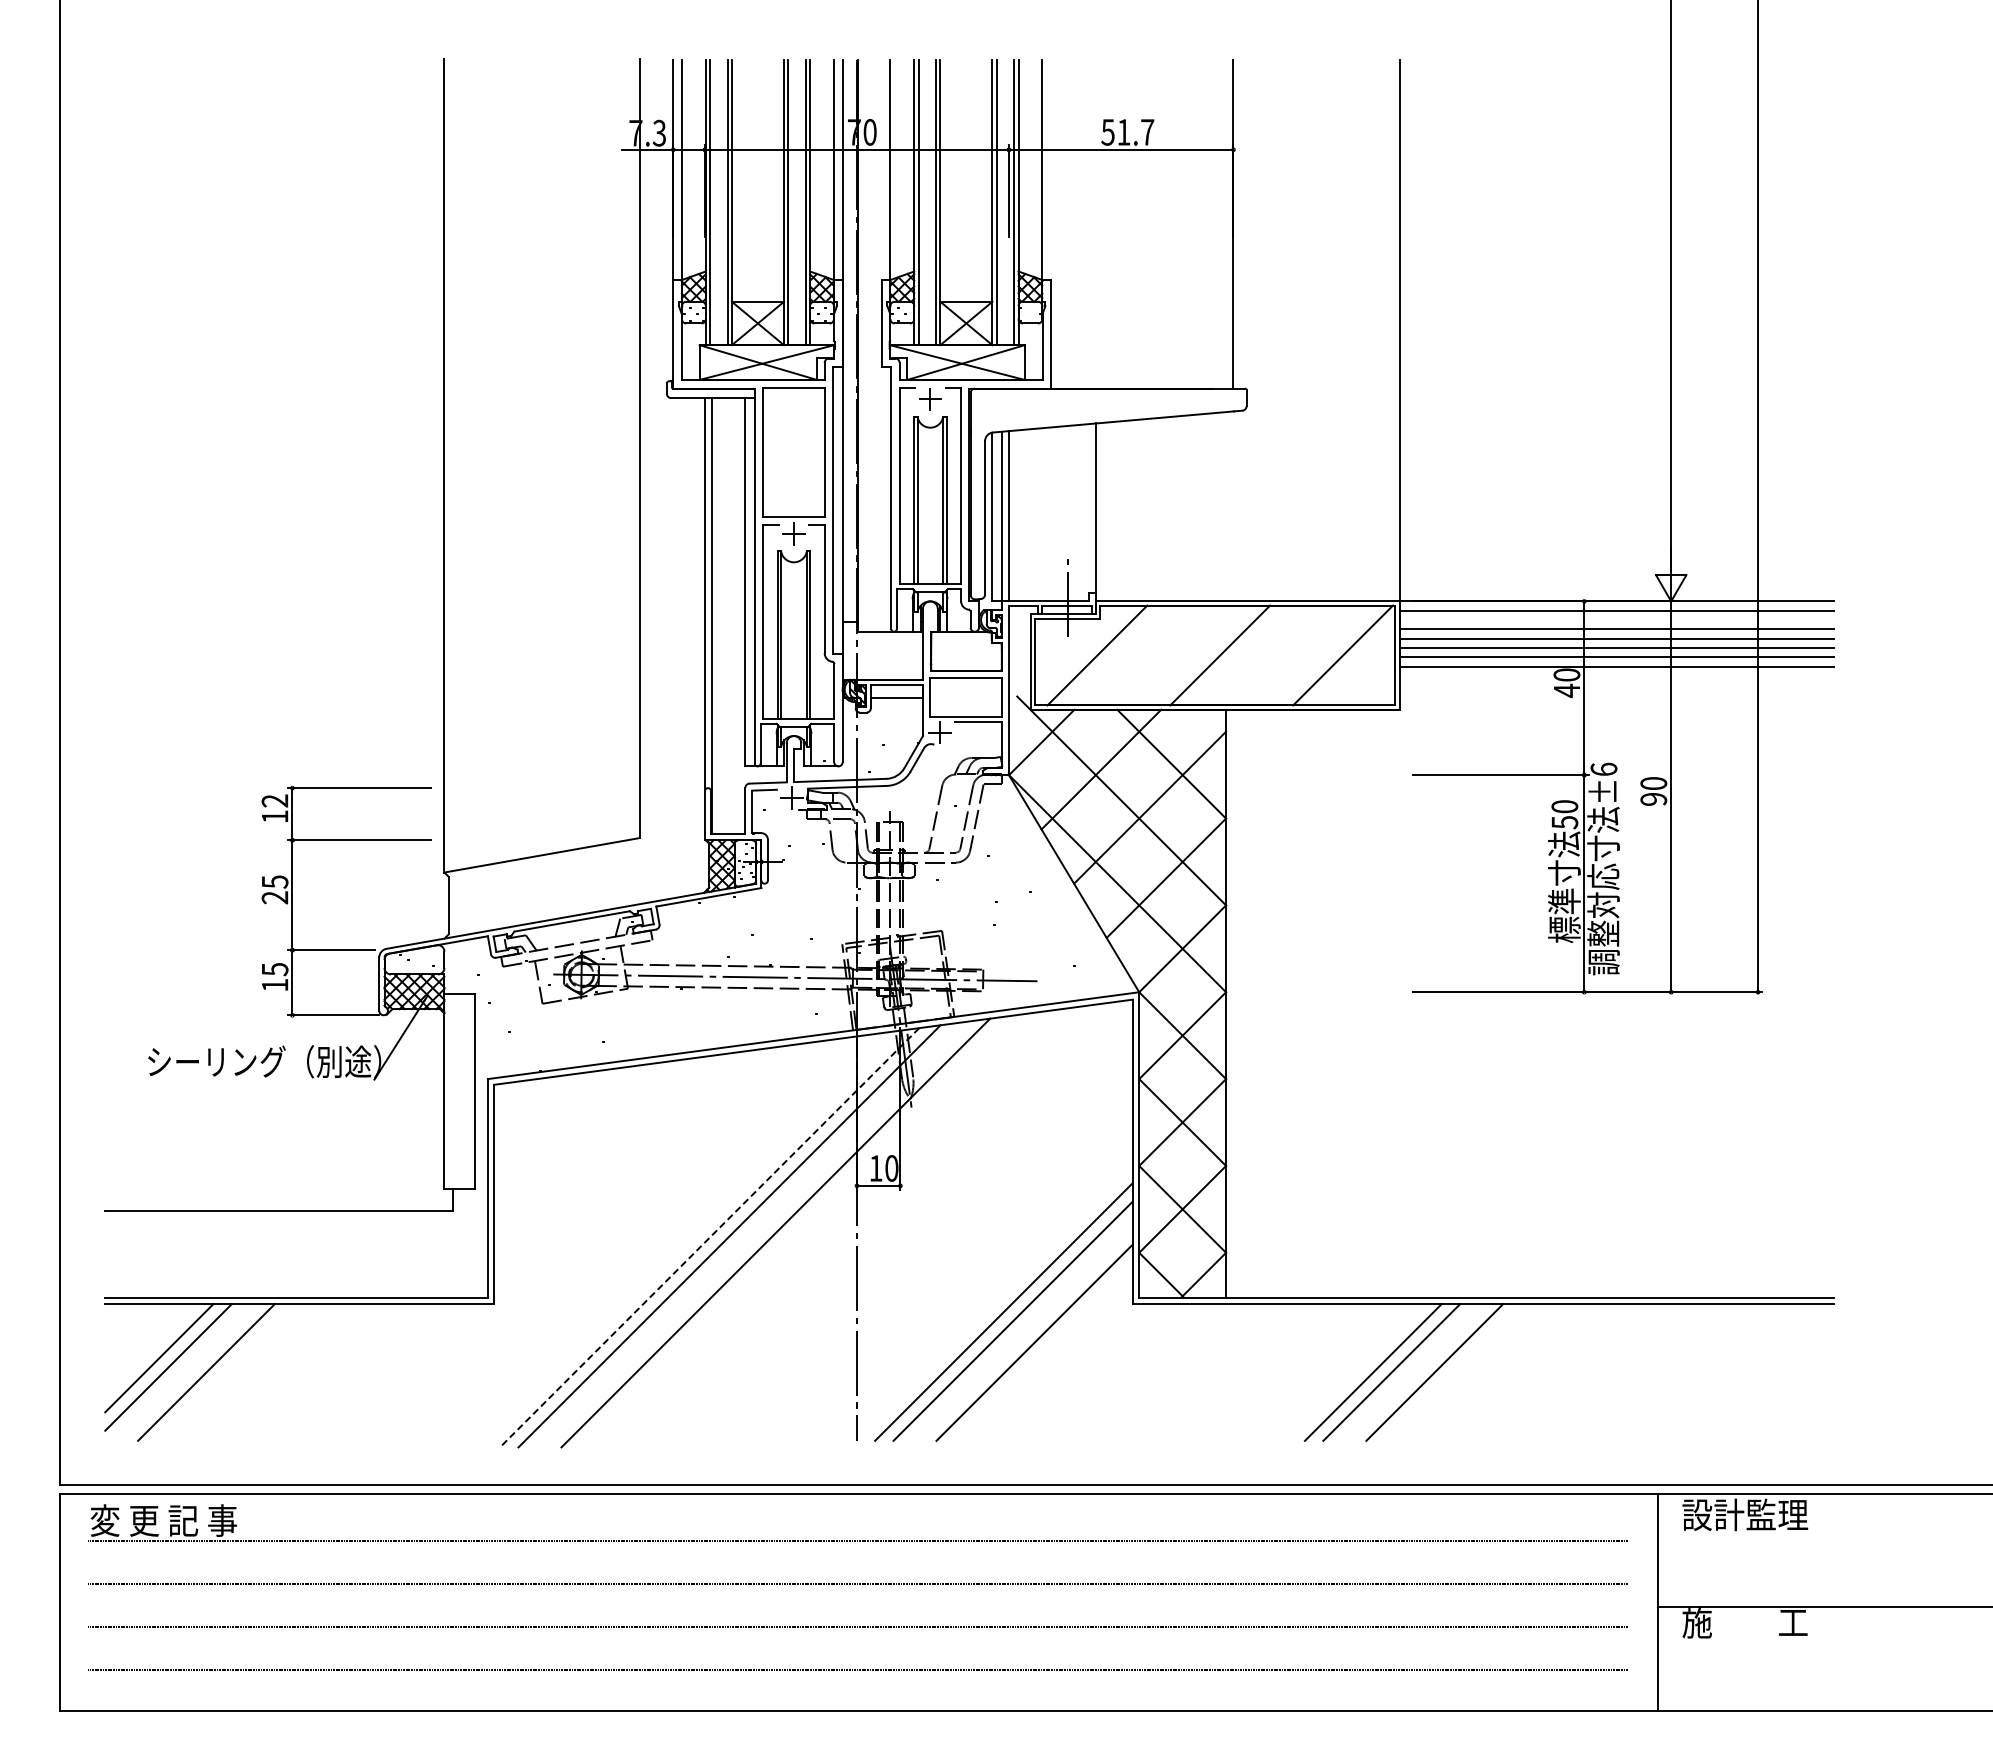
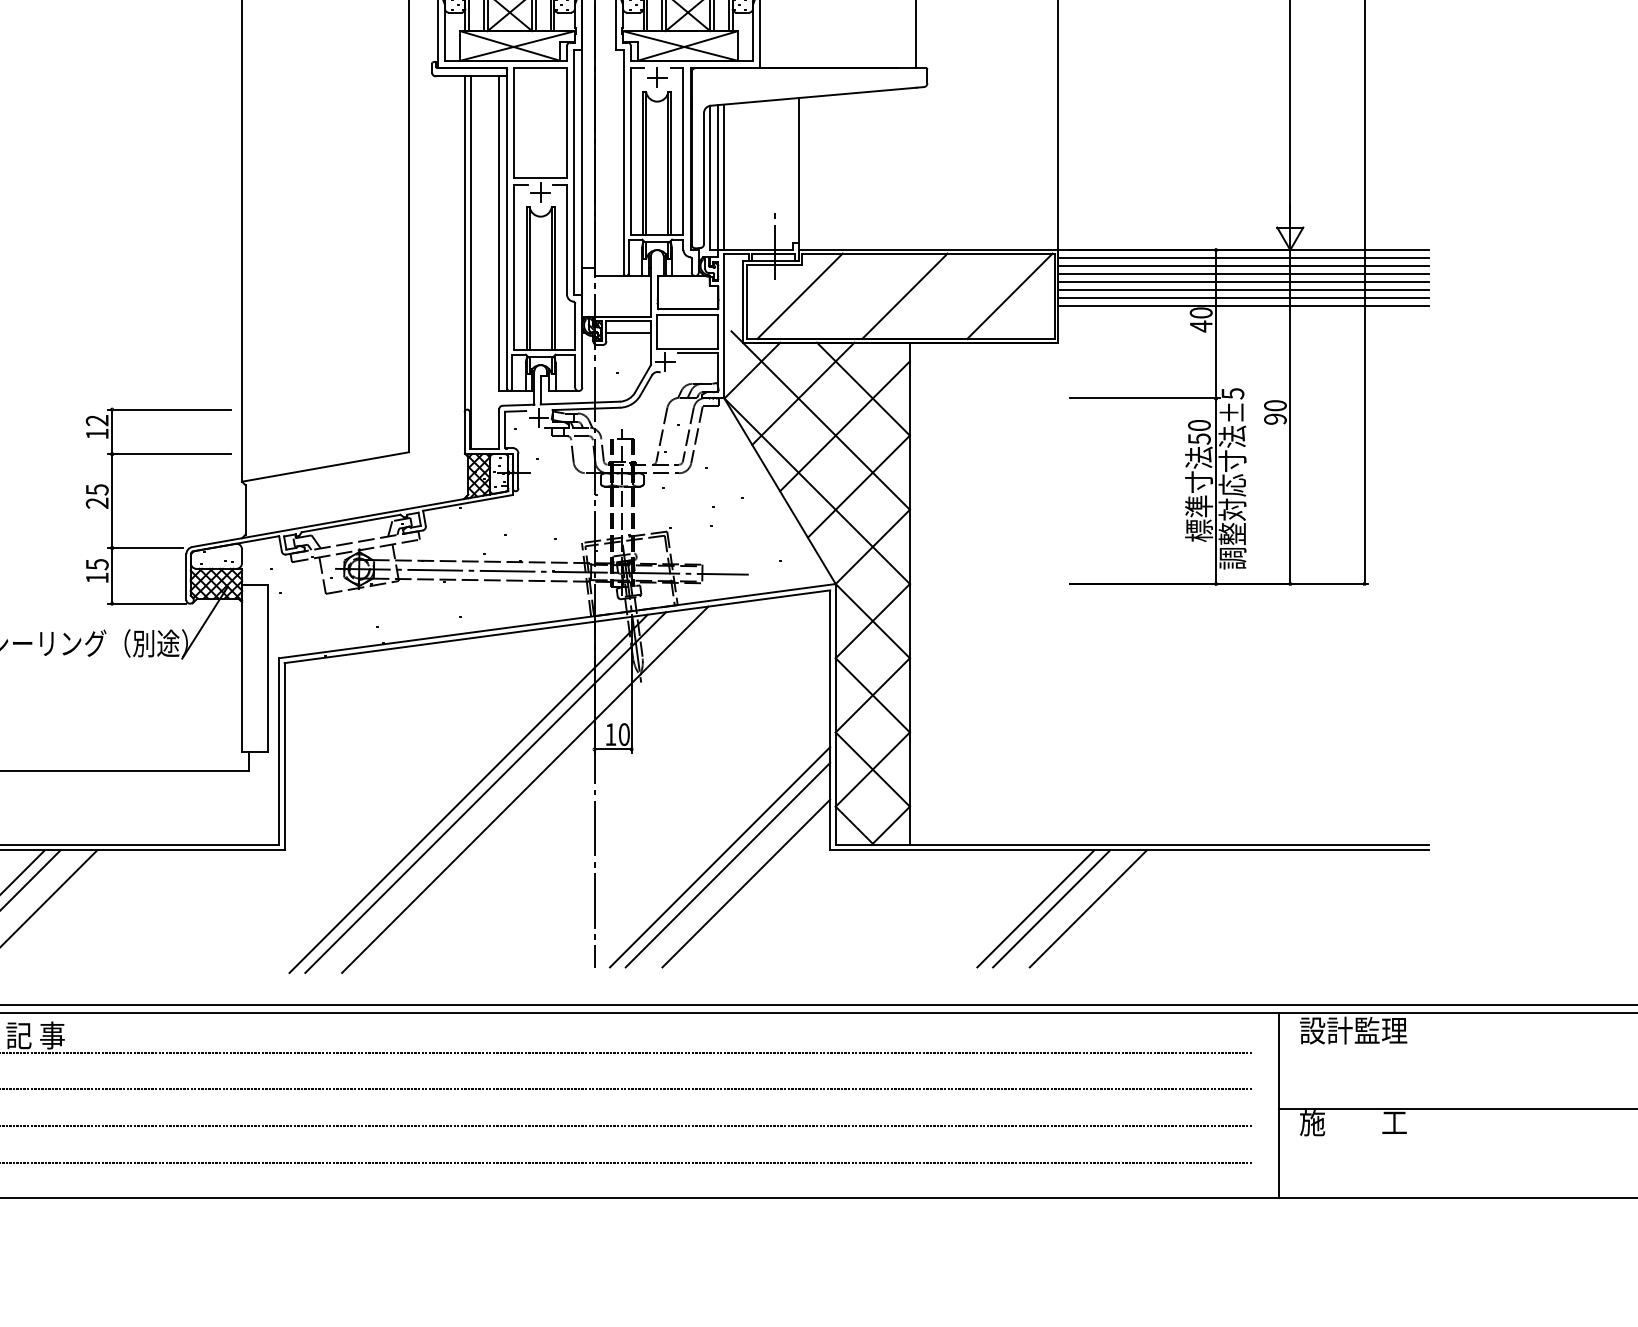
line: (1616, 620) -> (1243, 266), added
text: (1603, 769) -> (1232, 393), ±6 -> ±5
line: (709, 1238) -> (468, 794), dashed -> solid

